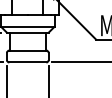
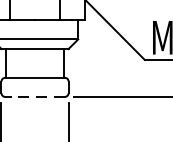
line: (27, 62) -> (34, 96), solid -> dashed

